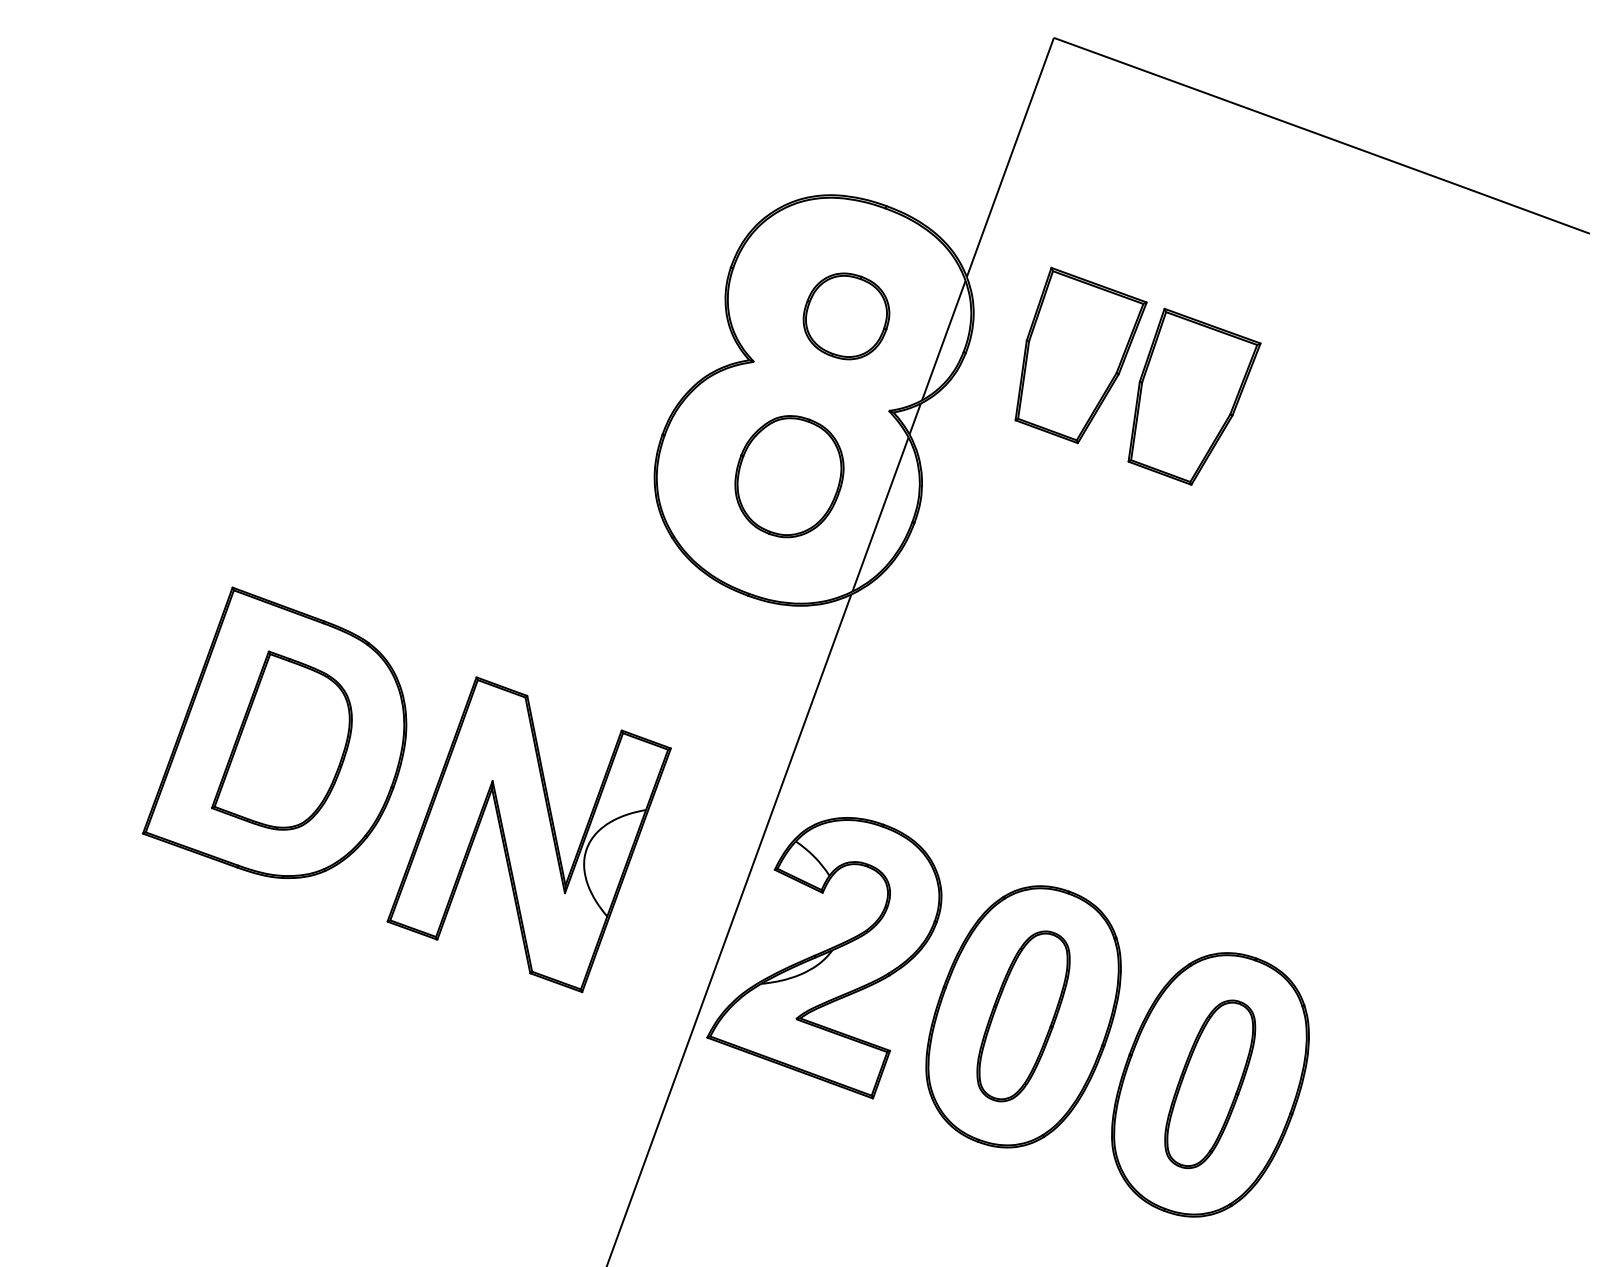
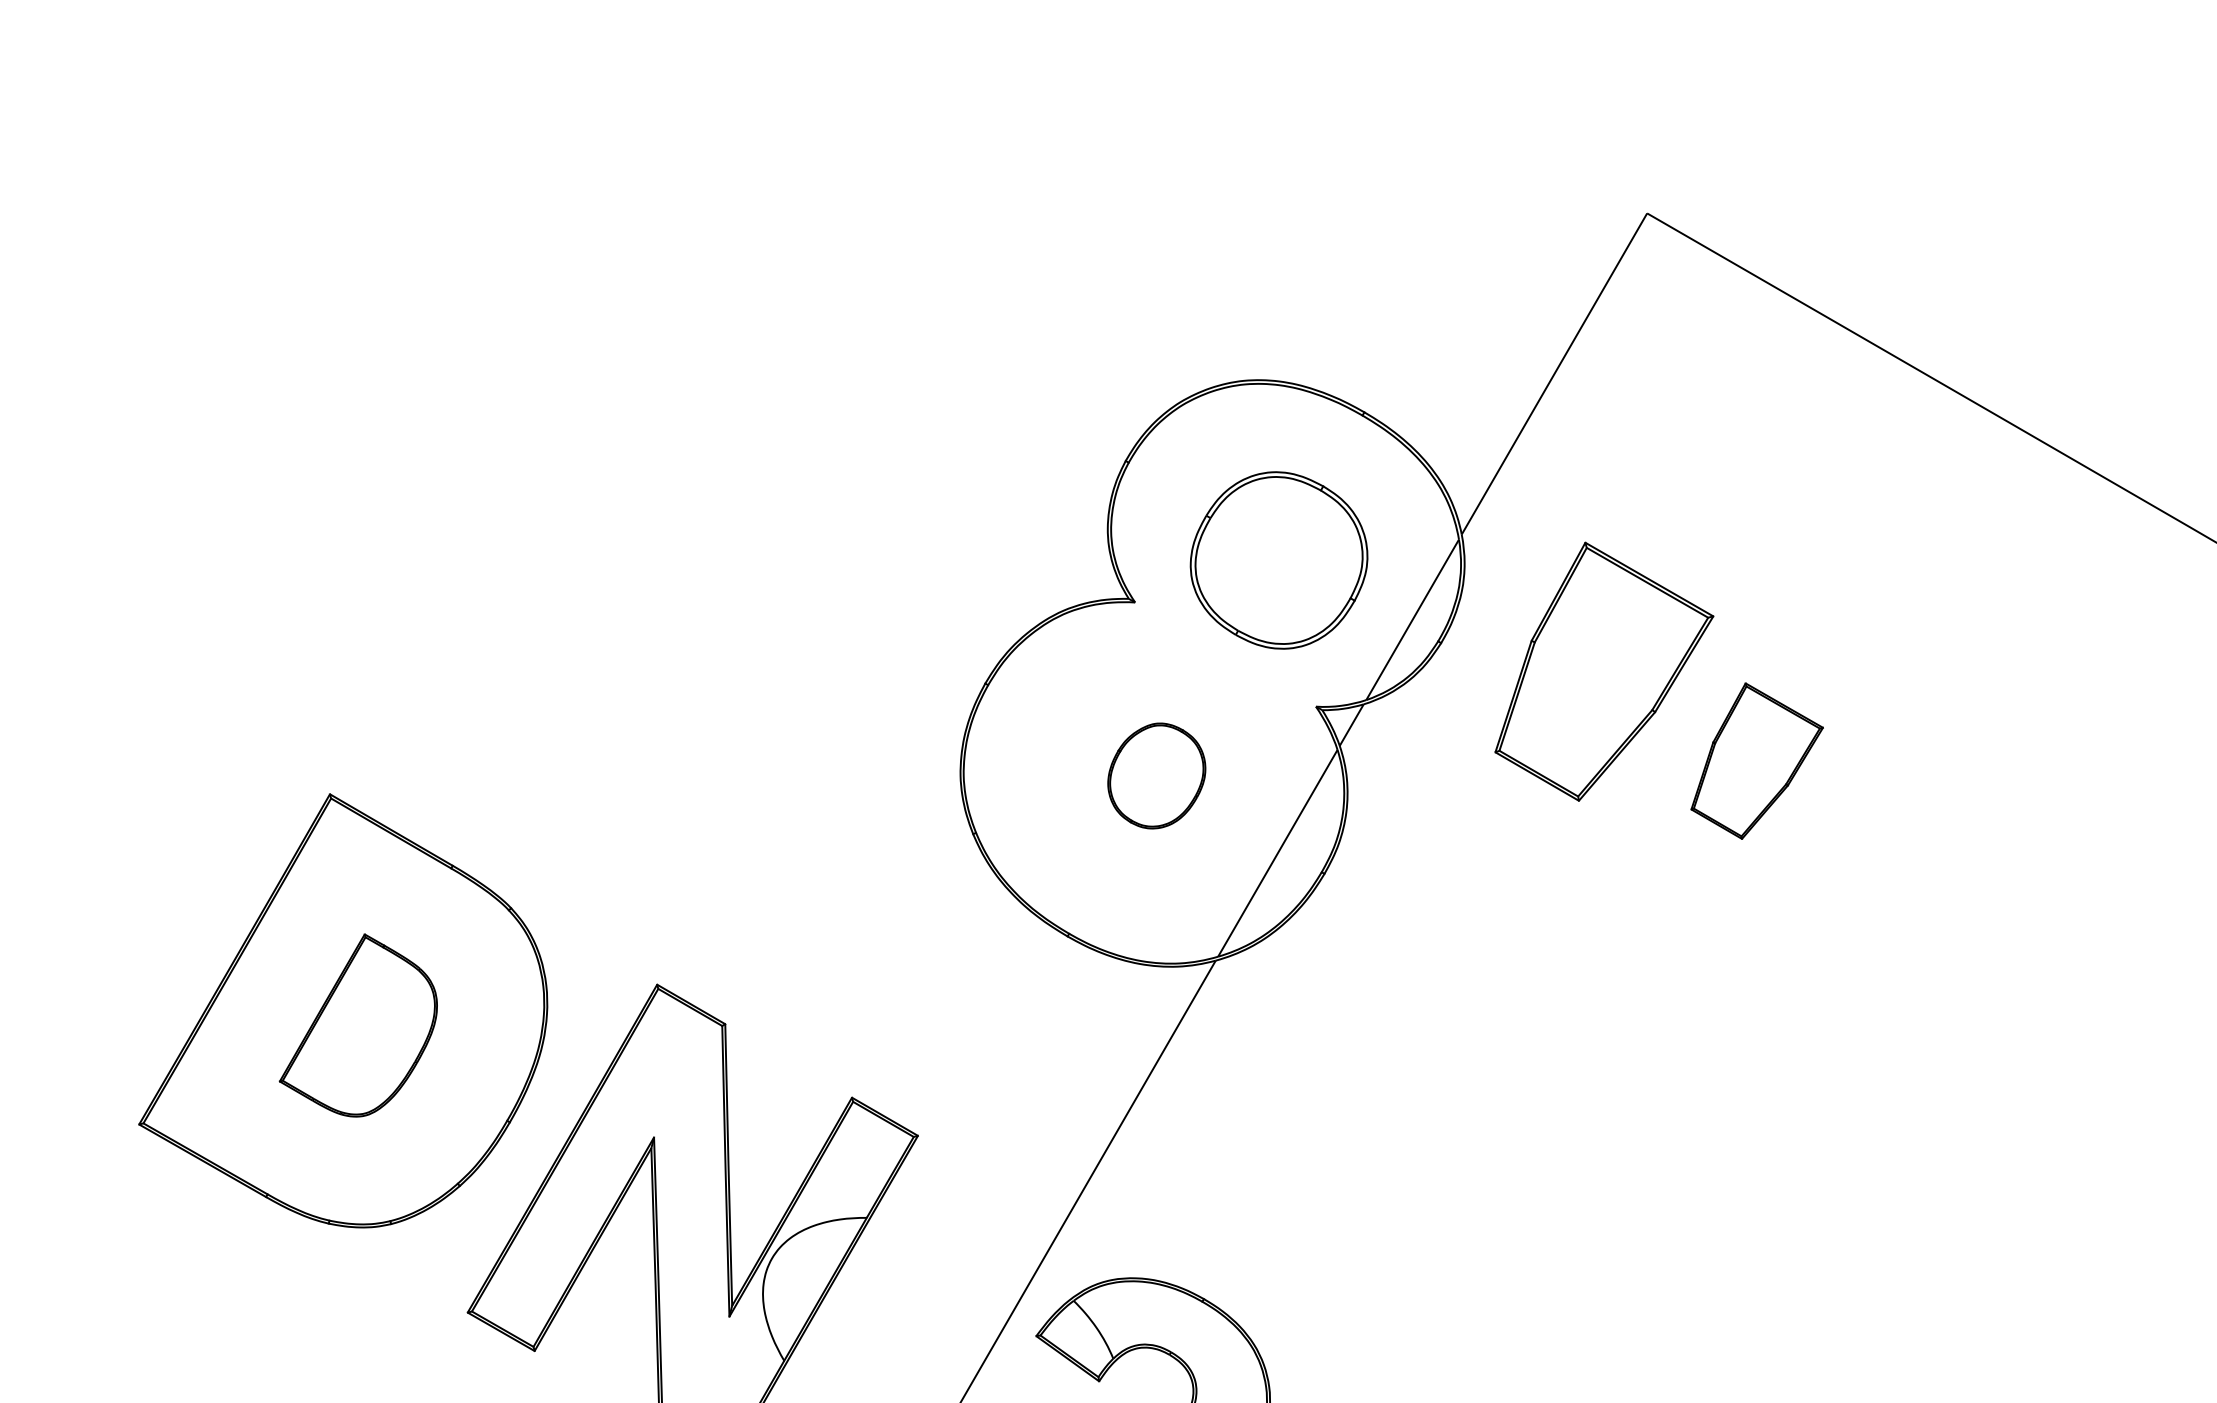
part: (846, 316) -> (1279, 560), size x1.4
part: (1194, 396) -> (1758, 763), size x0.6
part: (789, 476) -> (1156, 775), size x0.6
part: (281, 740) -> (361, 1025), size x0.7

